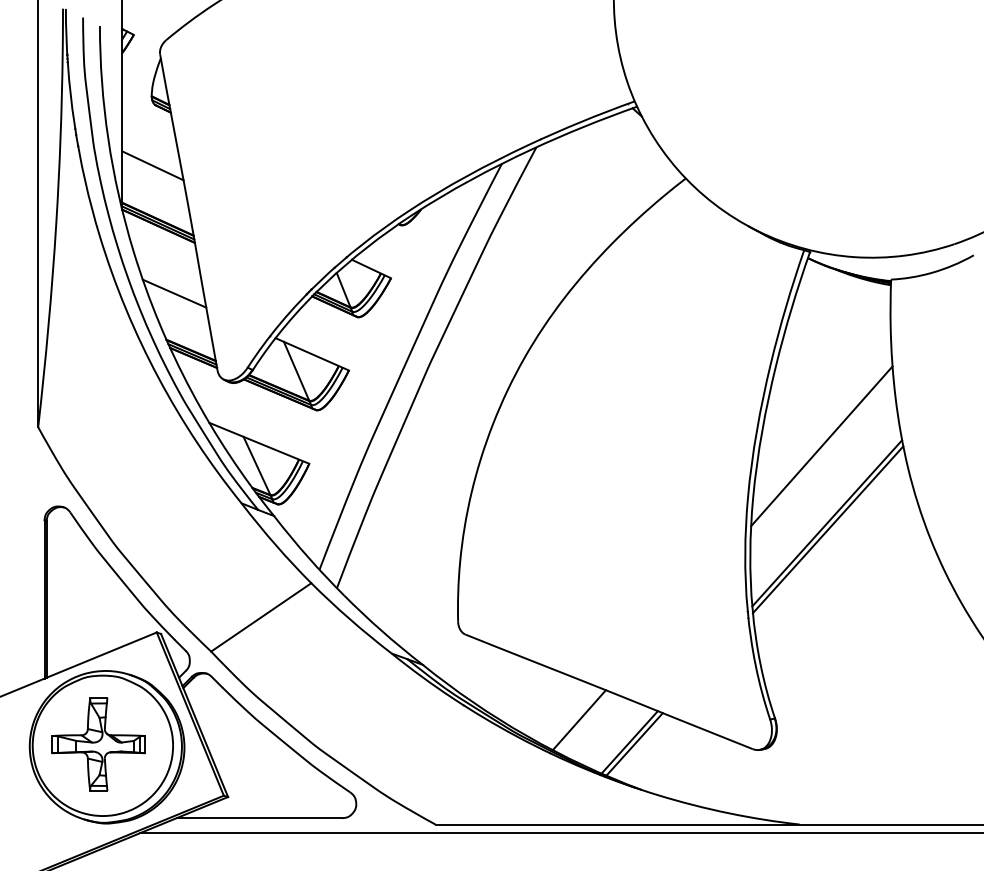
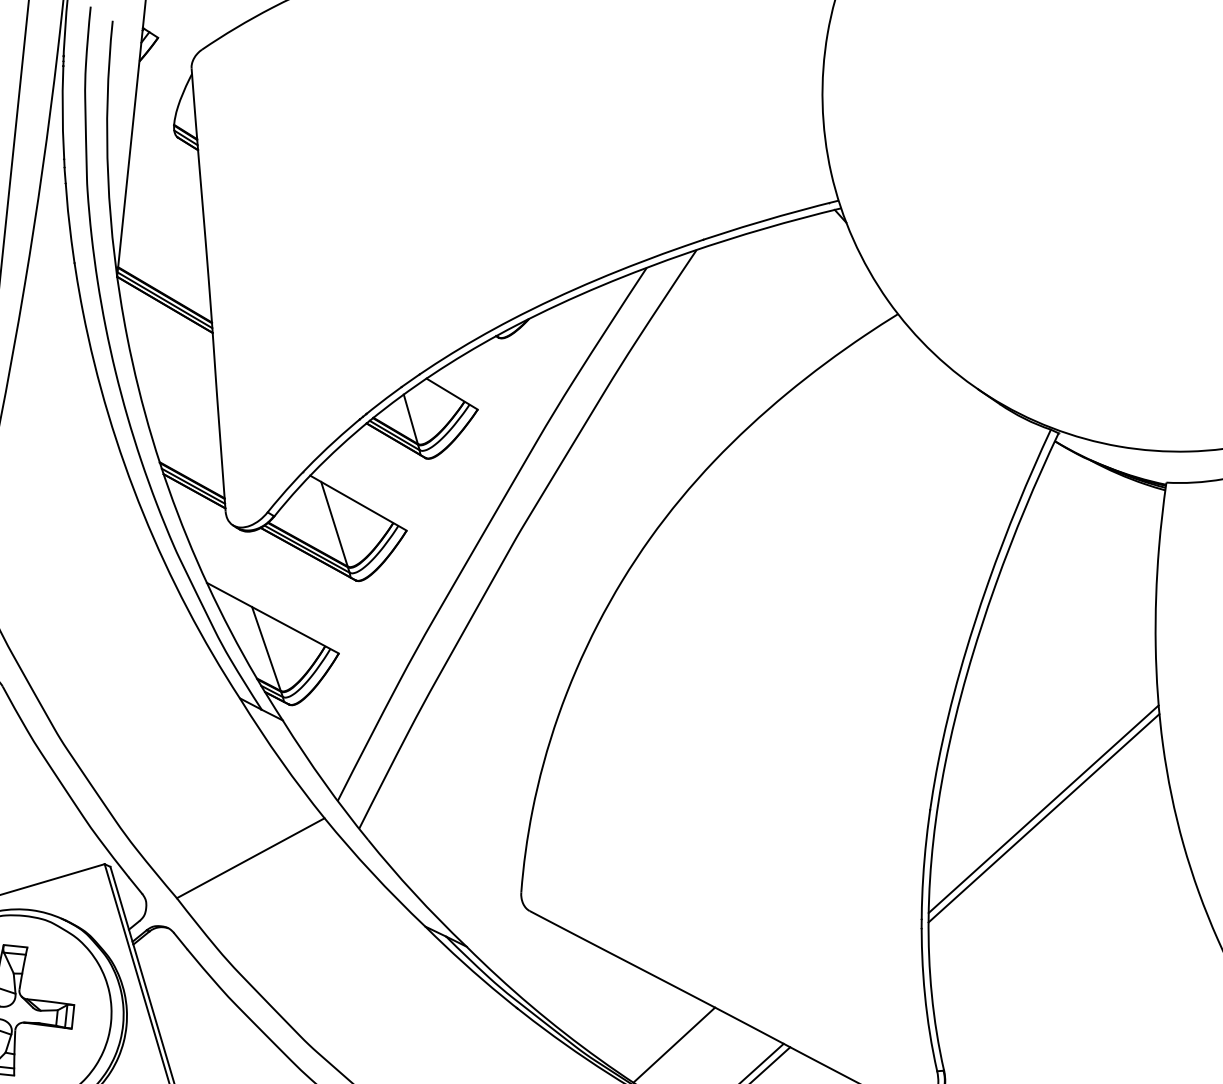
line: (152, 165) -> (165, 220), removed
line: (174, 293) -> (177, 399), removed
line: (821, 446) -> (1046, 702), removed

